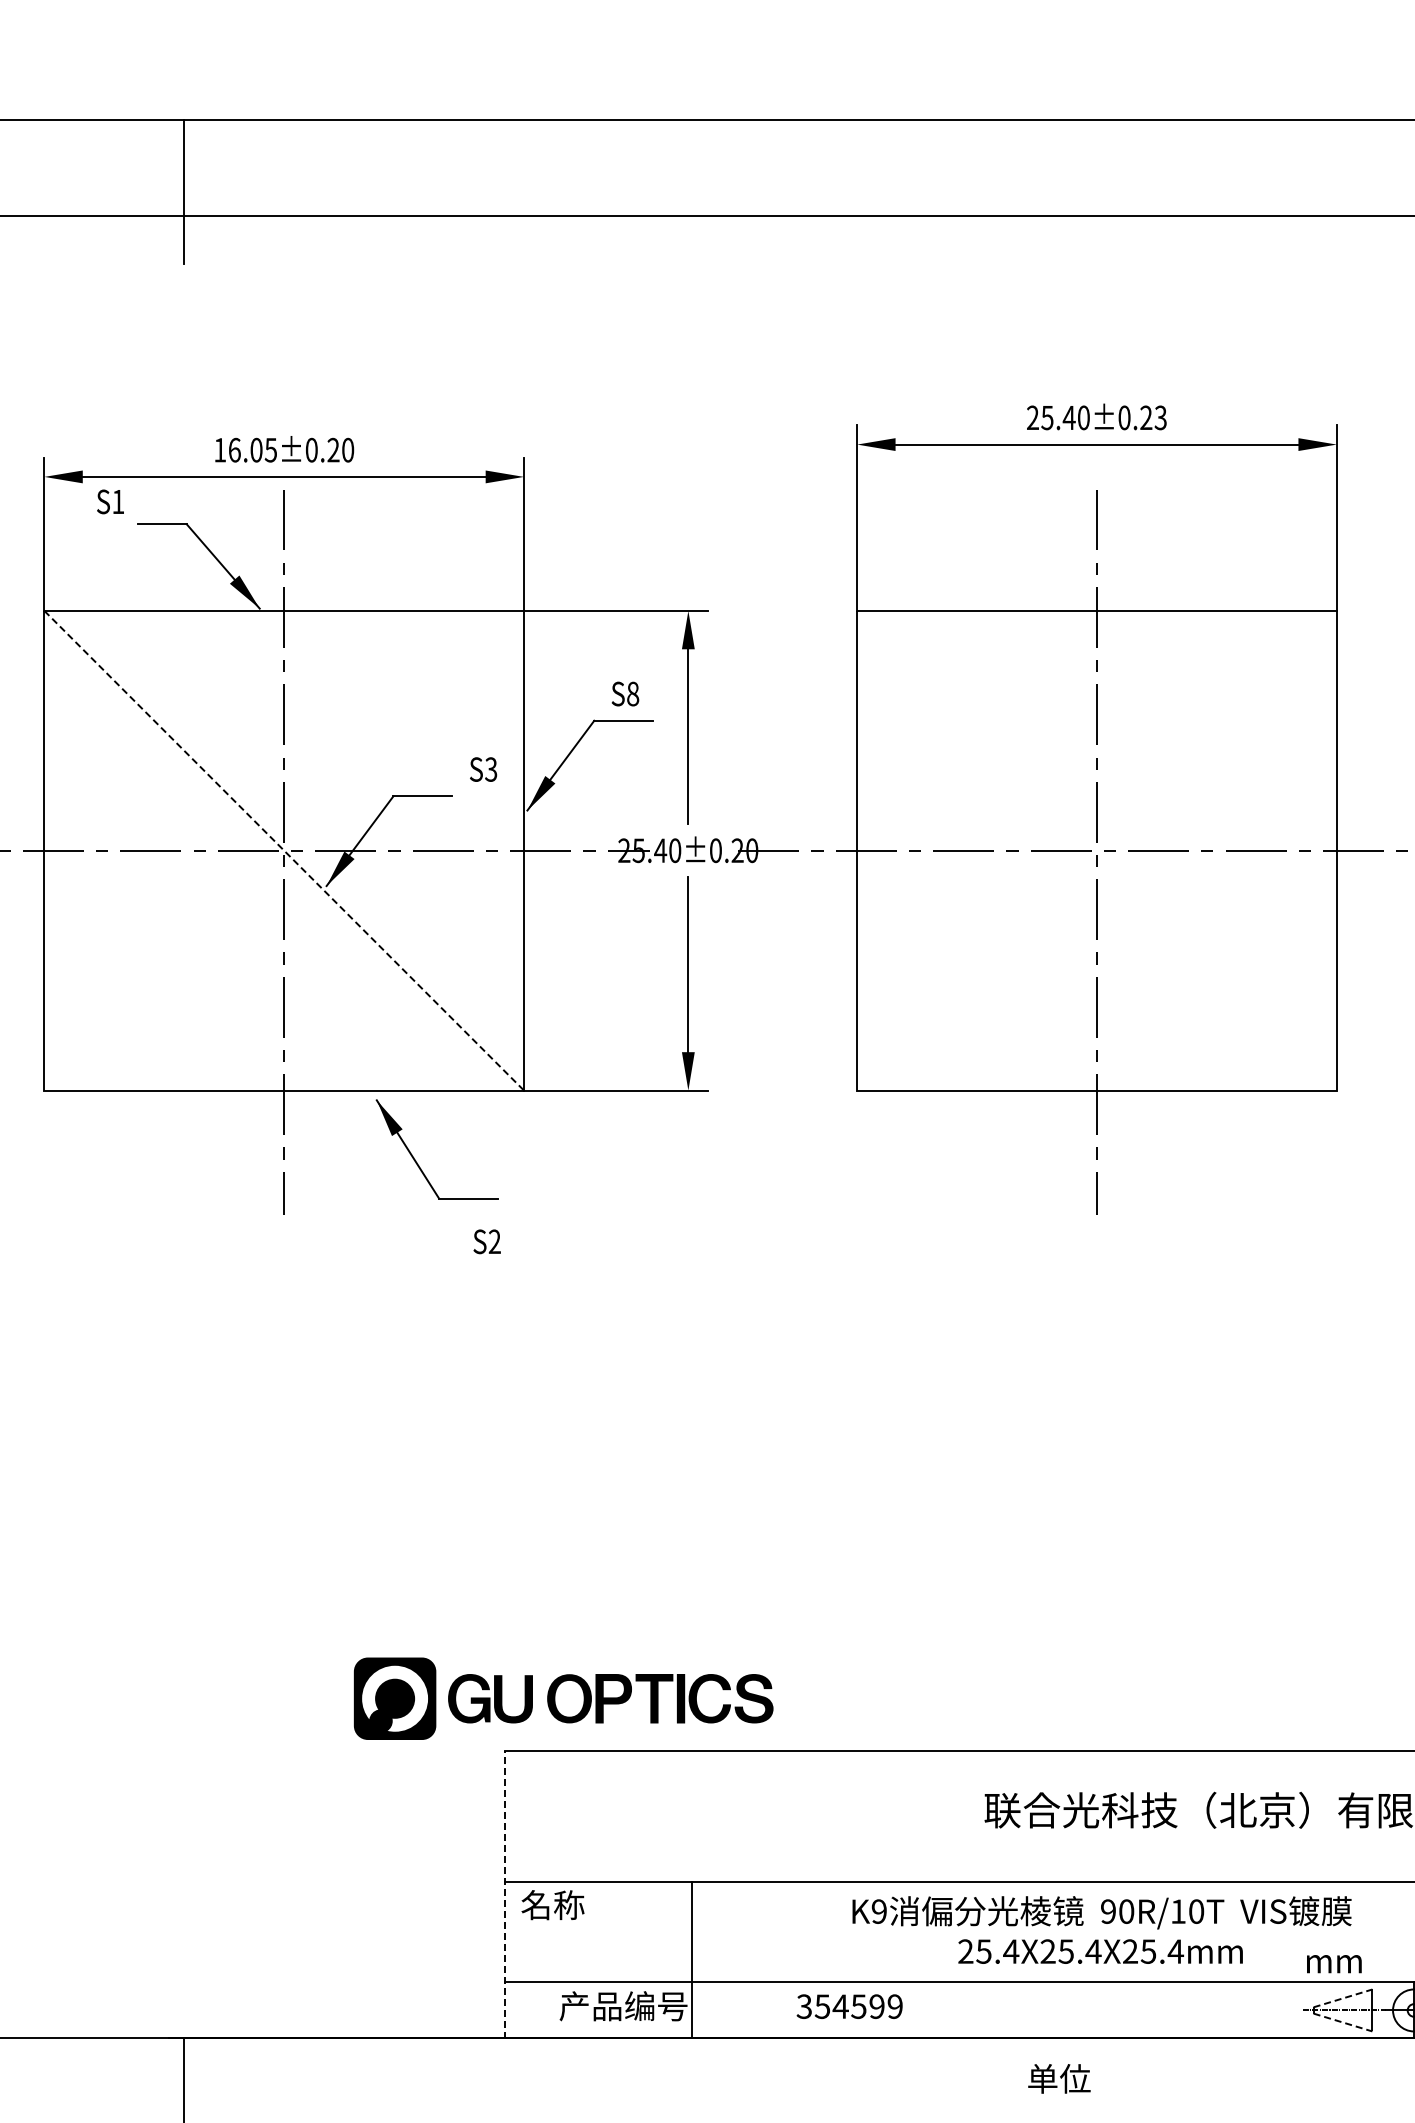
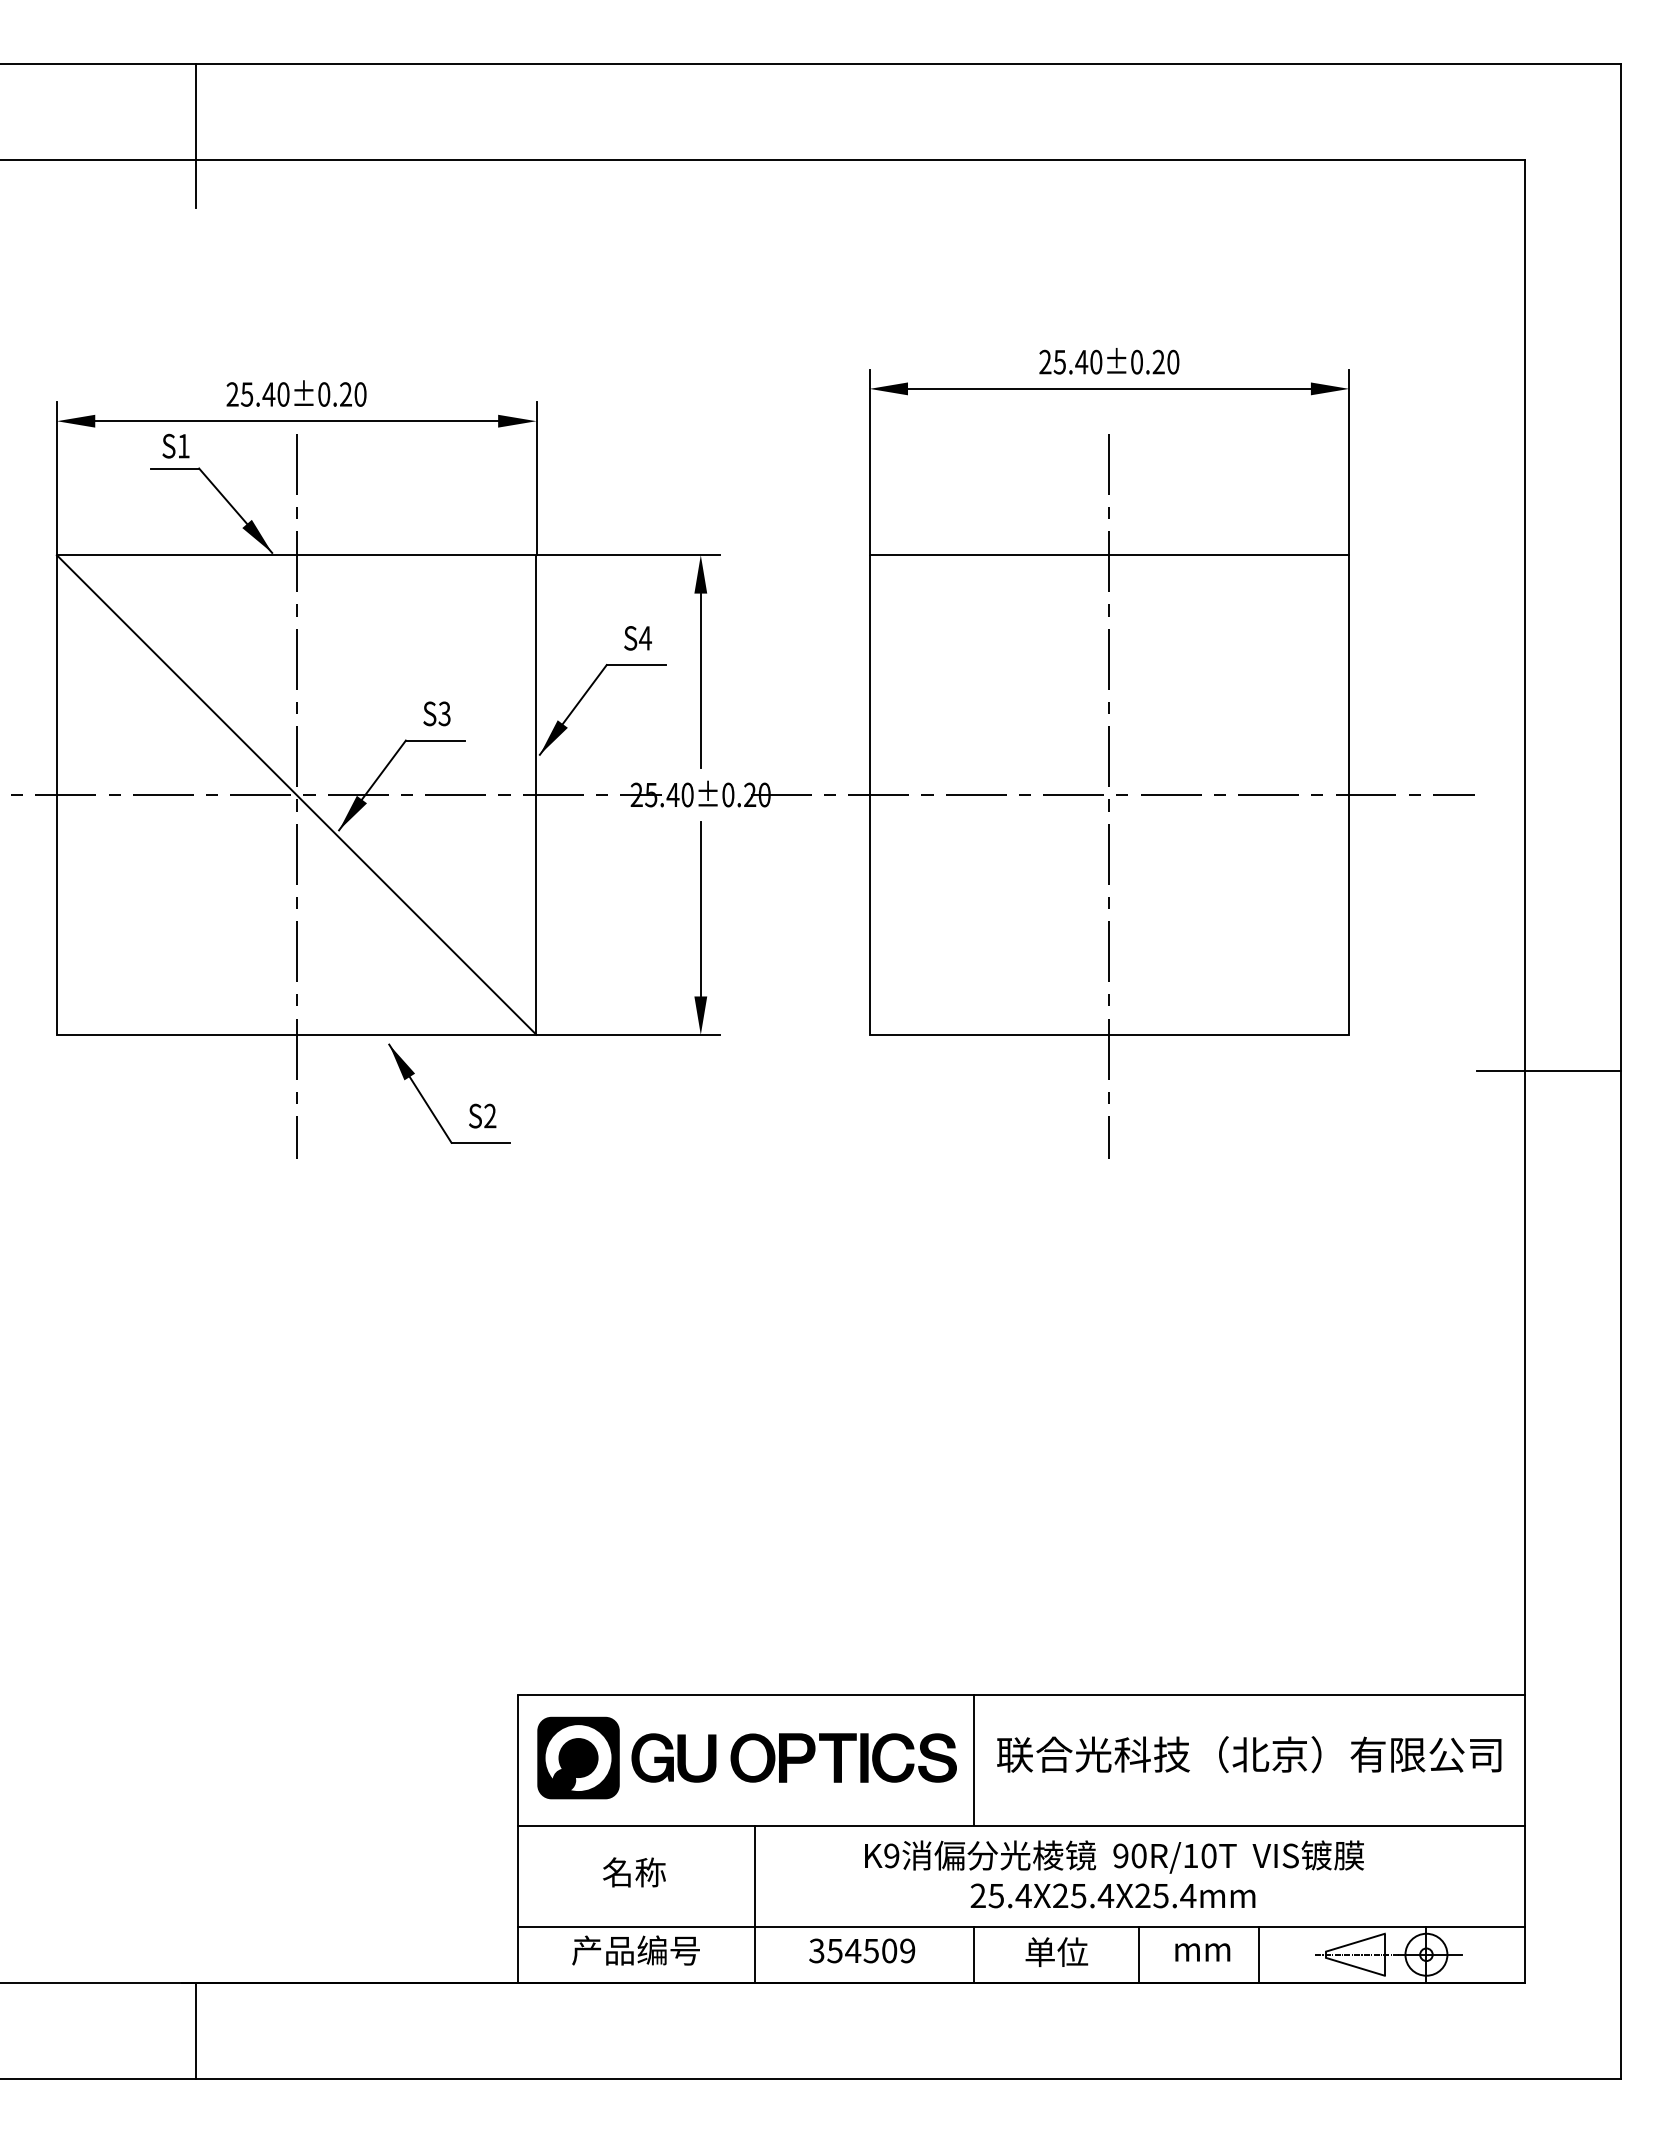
text: (1161, 418) -> (1173, 362), 25.40±0.23 -> 25.40±0.20
text: (245, 450) -> (257, 394), 16.05±0.20 -> 25.40±0.20
text: (110, 501) -> (175, 445), moved
text: (632, 694) -> (644, 638), S8 -> S4
text: (483, 769) -> (436, 713), moved
line: (285, 851) -> (297, 795), dashed -> solid
text: (487, 1241) -> (482, 1115), moved
part: (563, 1698) -> (746, 1757), moved
line: (962, 1816) -> (974, 1760), added
line: (505, 1895) -> (517, 1839), dashed -> solid
text: (553, 1905) -> (634, 1872), moved
line: (692, 1960) -> (755, 1904), moved
text: (1334, 1964) -> (1202, 1952), moved
line: (1343, 1998) -> (1355, 1942), dashed -> solid
text: (877, 2006) -> (889, 1950), 354599 -> 354509
line: (962, 2010) -> (974, 1954), added
line: (1126, 2010) -> (1138, 1954), added
line: (1247, 2010) -> (1259, 1954), added
line: (1343, 2022) -> (1355, 1966), dashed -> solid
text: (1059, 2078) -> (1056, 1951), moved

